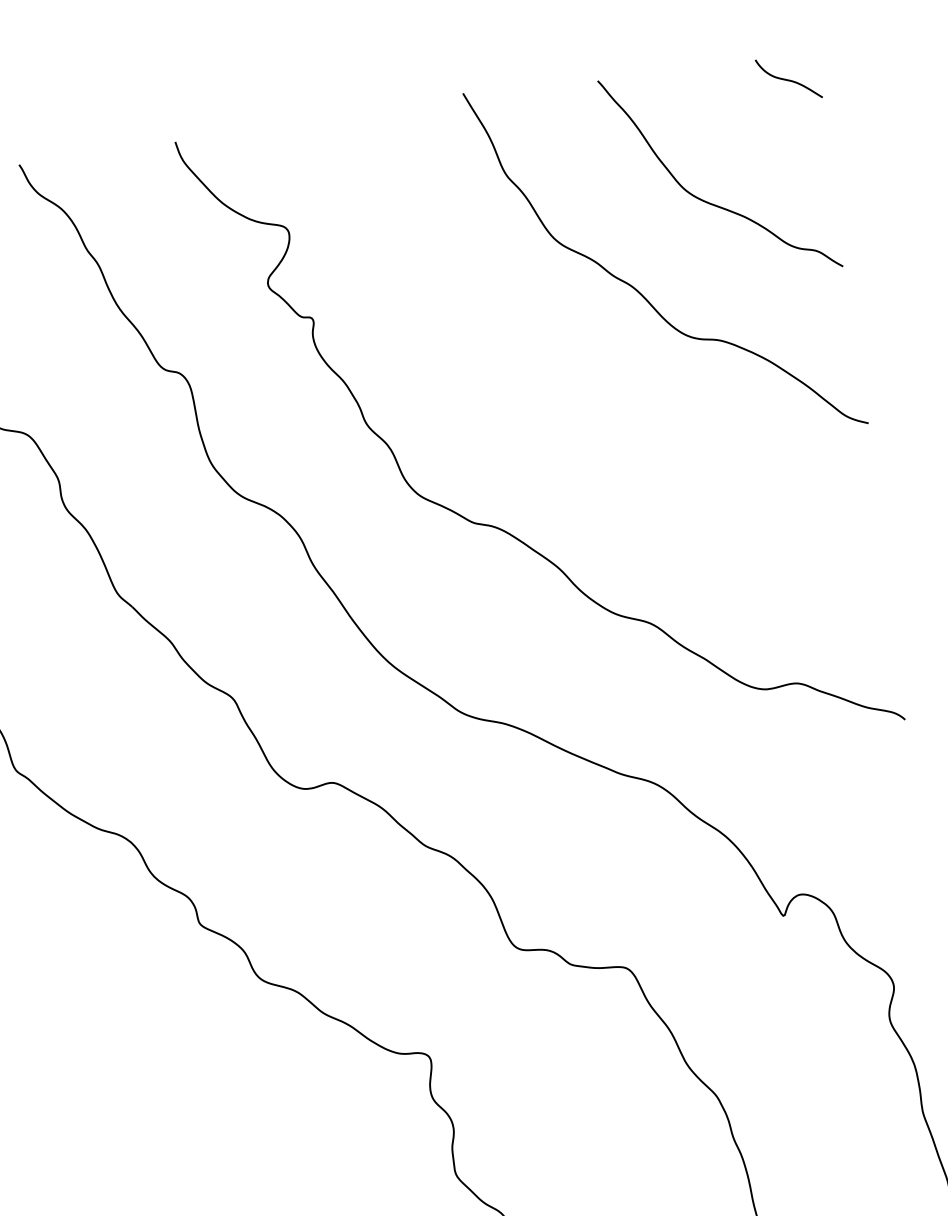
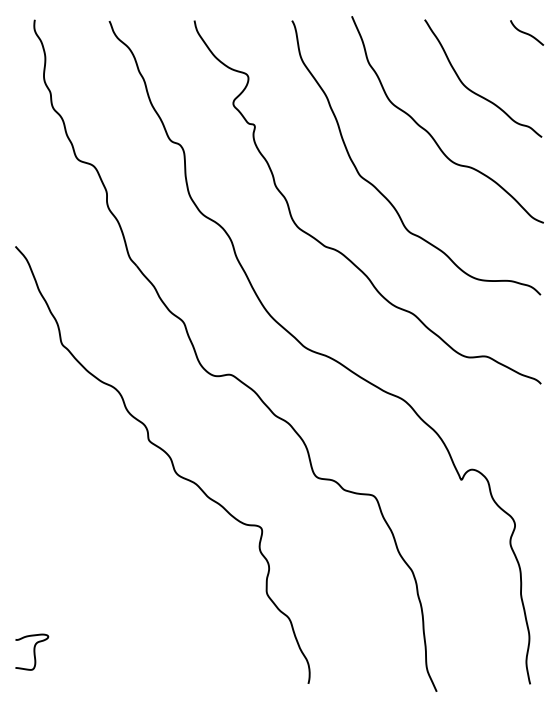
curve: (562, 409) -> (381, 192), added

